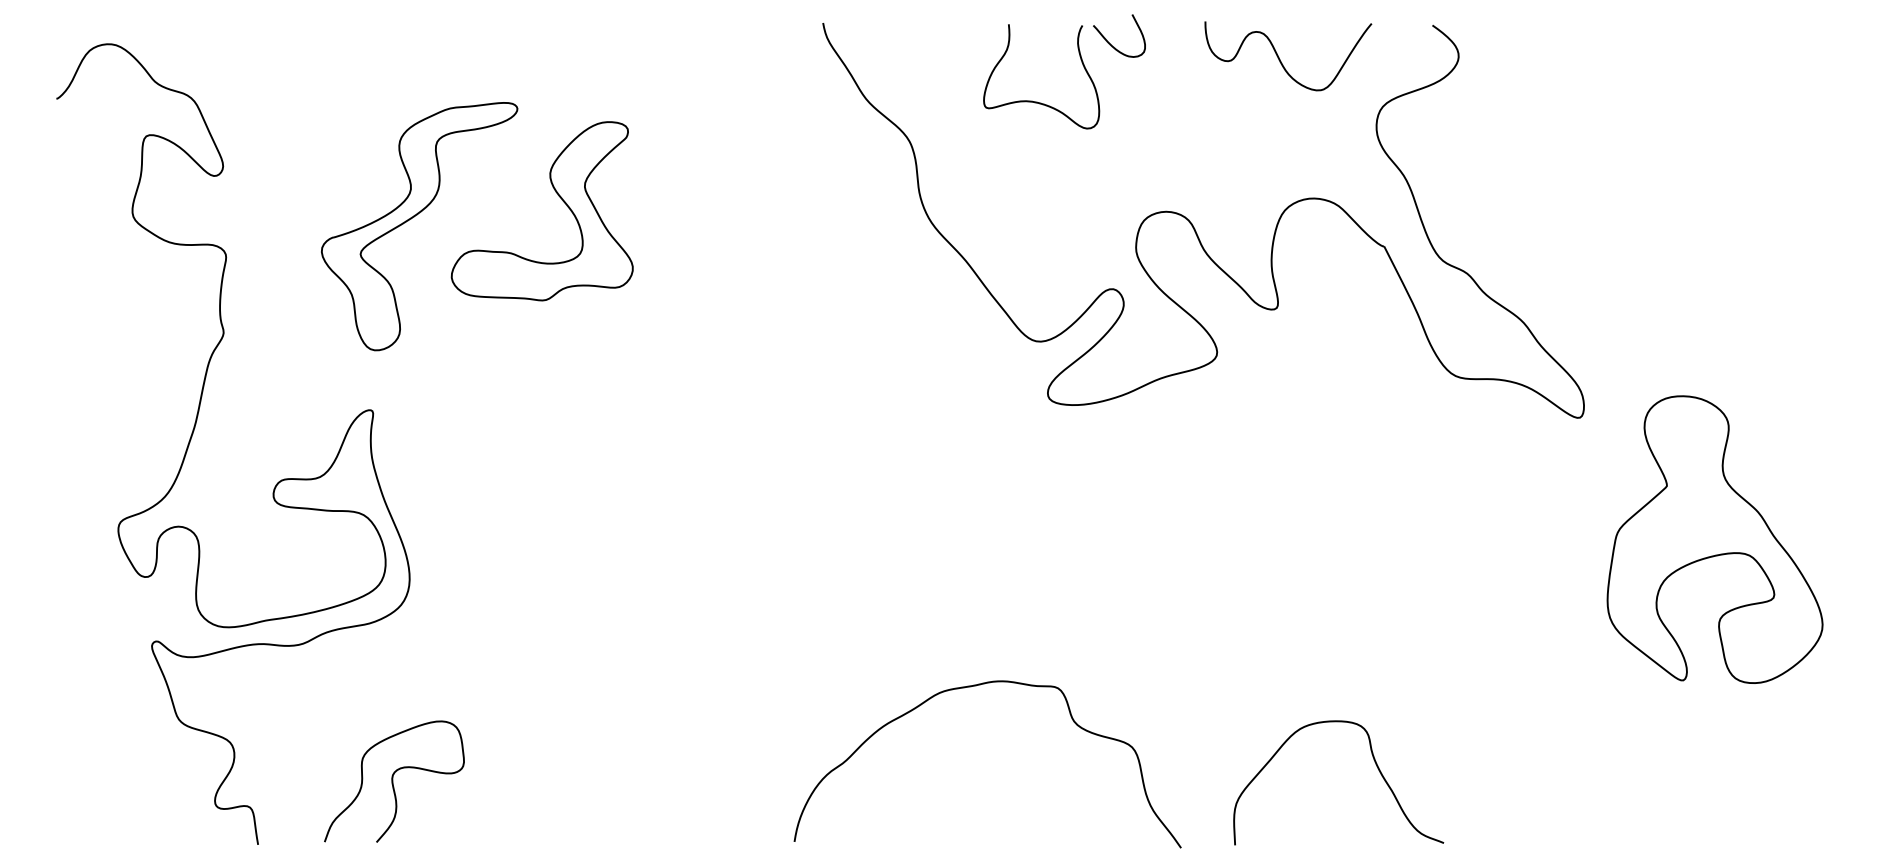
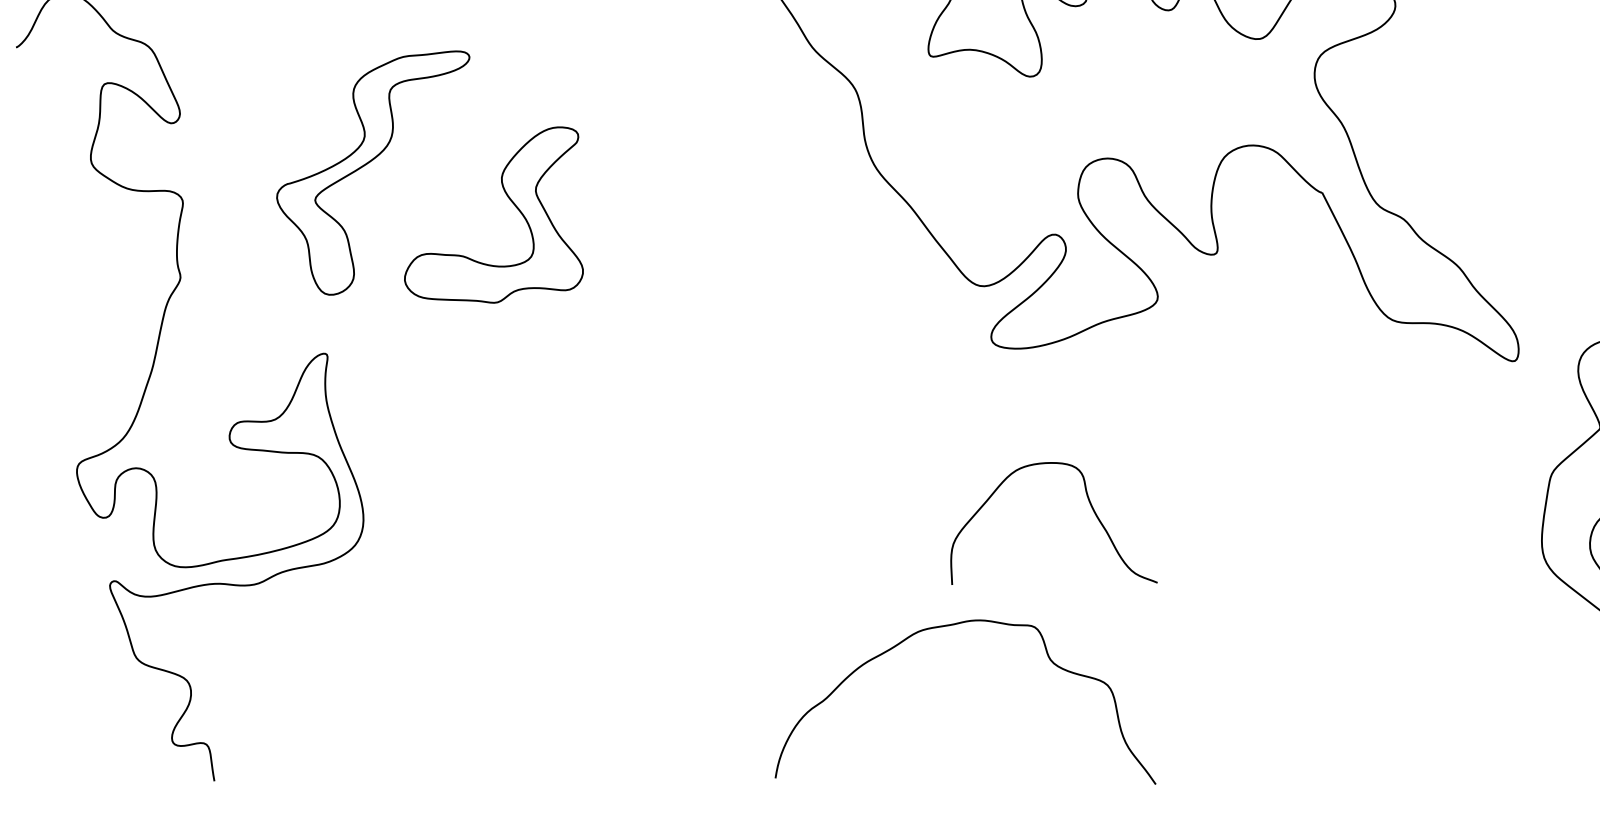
part: (558, 196) -> (509, 200), moved
curve: (971, 687) -> (949, 626), moved
curve: (1375, 764) -> (1090, 505), moved
curve: (393, 781) -> (347, 718), removed

